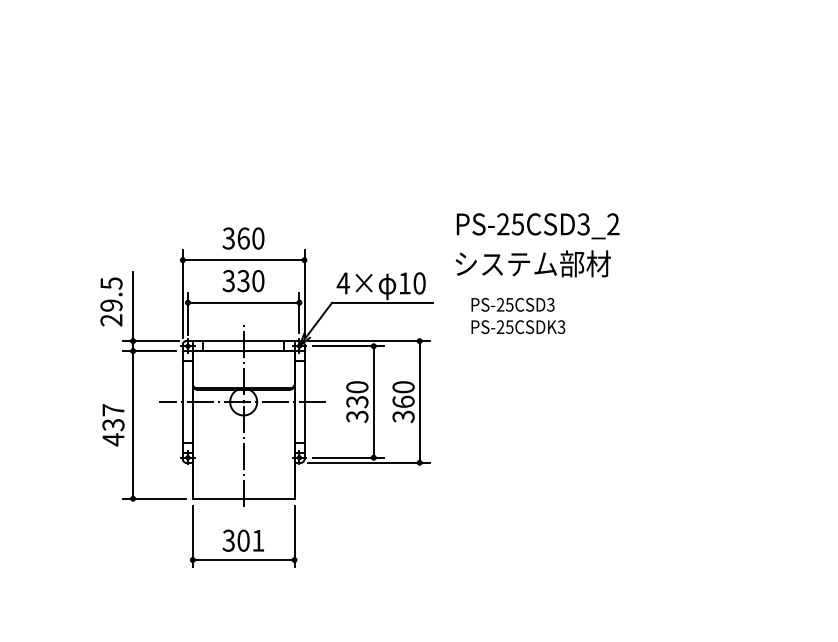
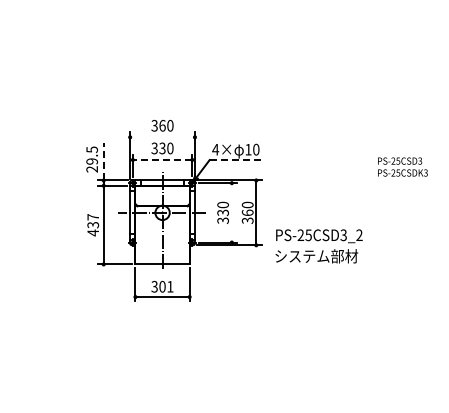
text: (536, 245) -> (318, 246), moved
line: (243, 260) -> (162, 137), removed
line: (243, 301) -> (162, 159), solid -> dashed
line: (382, 303) -> (236, 160), solid -> dashed
line: (132, 305) -> (103, 161), solid -> dashed
text: (517, 314) -> (402, 166), moved
line: (373, 401) -> (231, 212), removed

